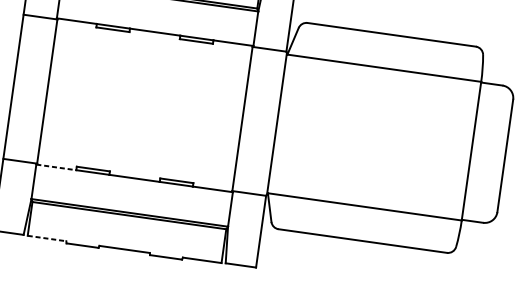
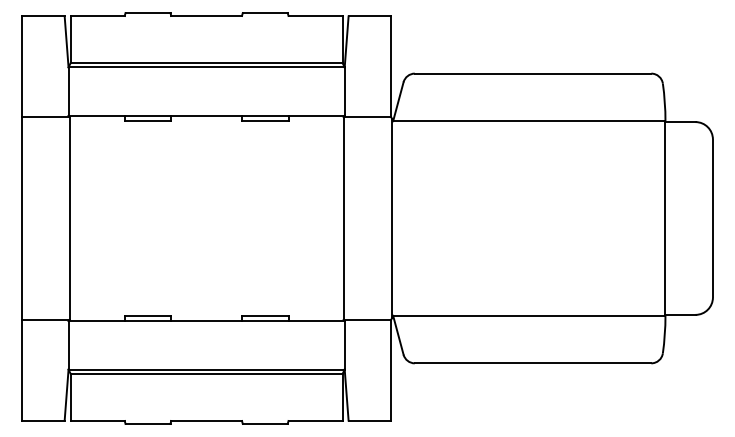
line: (56, 167) -> (97, 321), dashed -> solid
line: (47, 238) -> (98, 421), dashed -> solid

